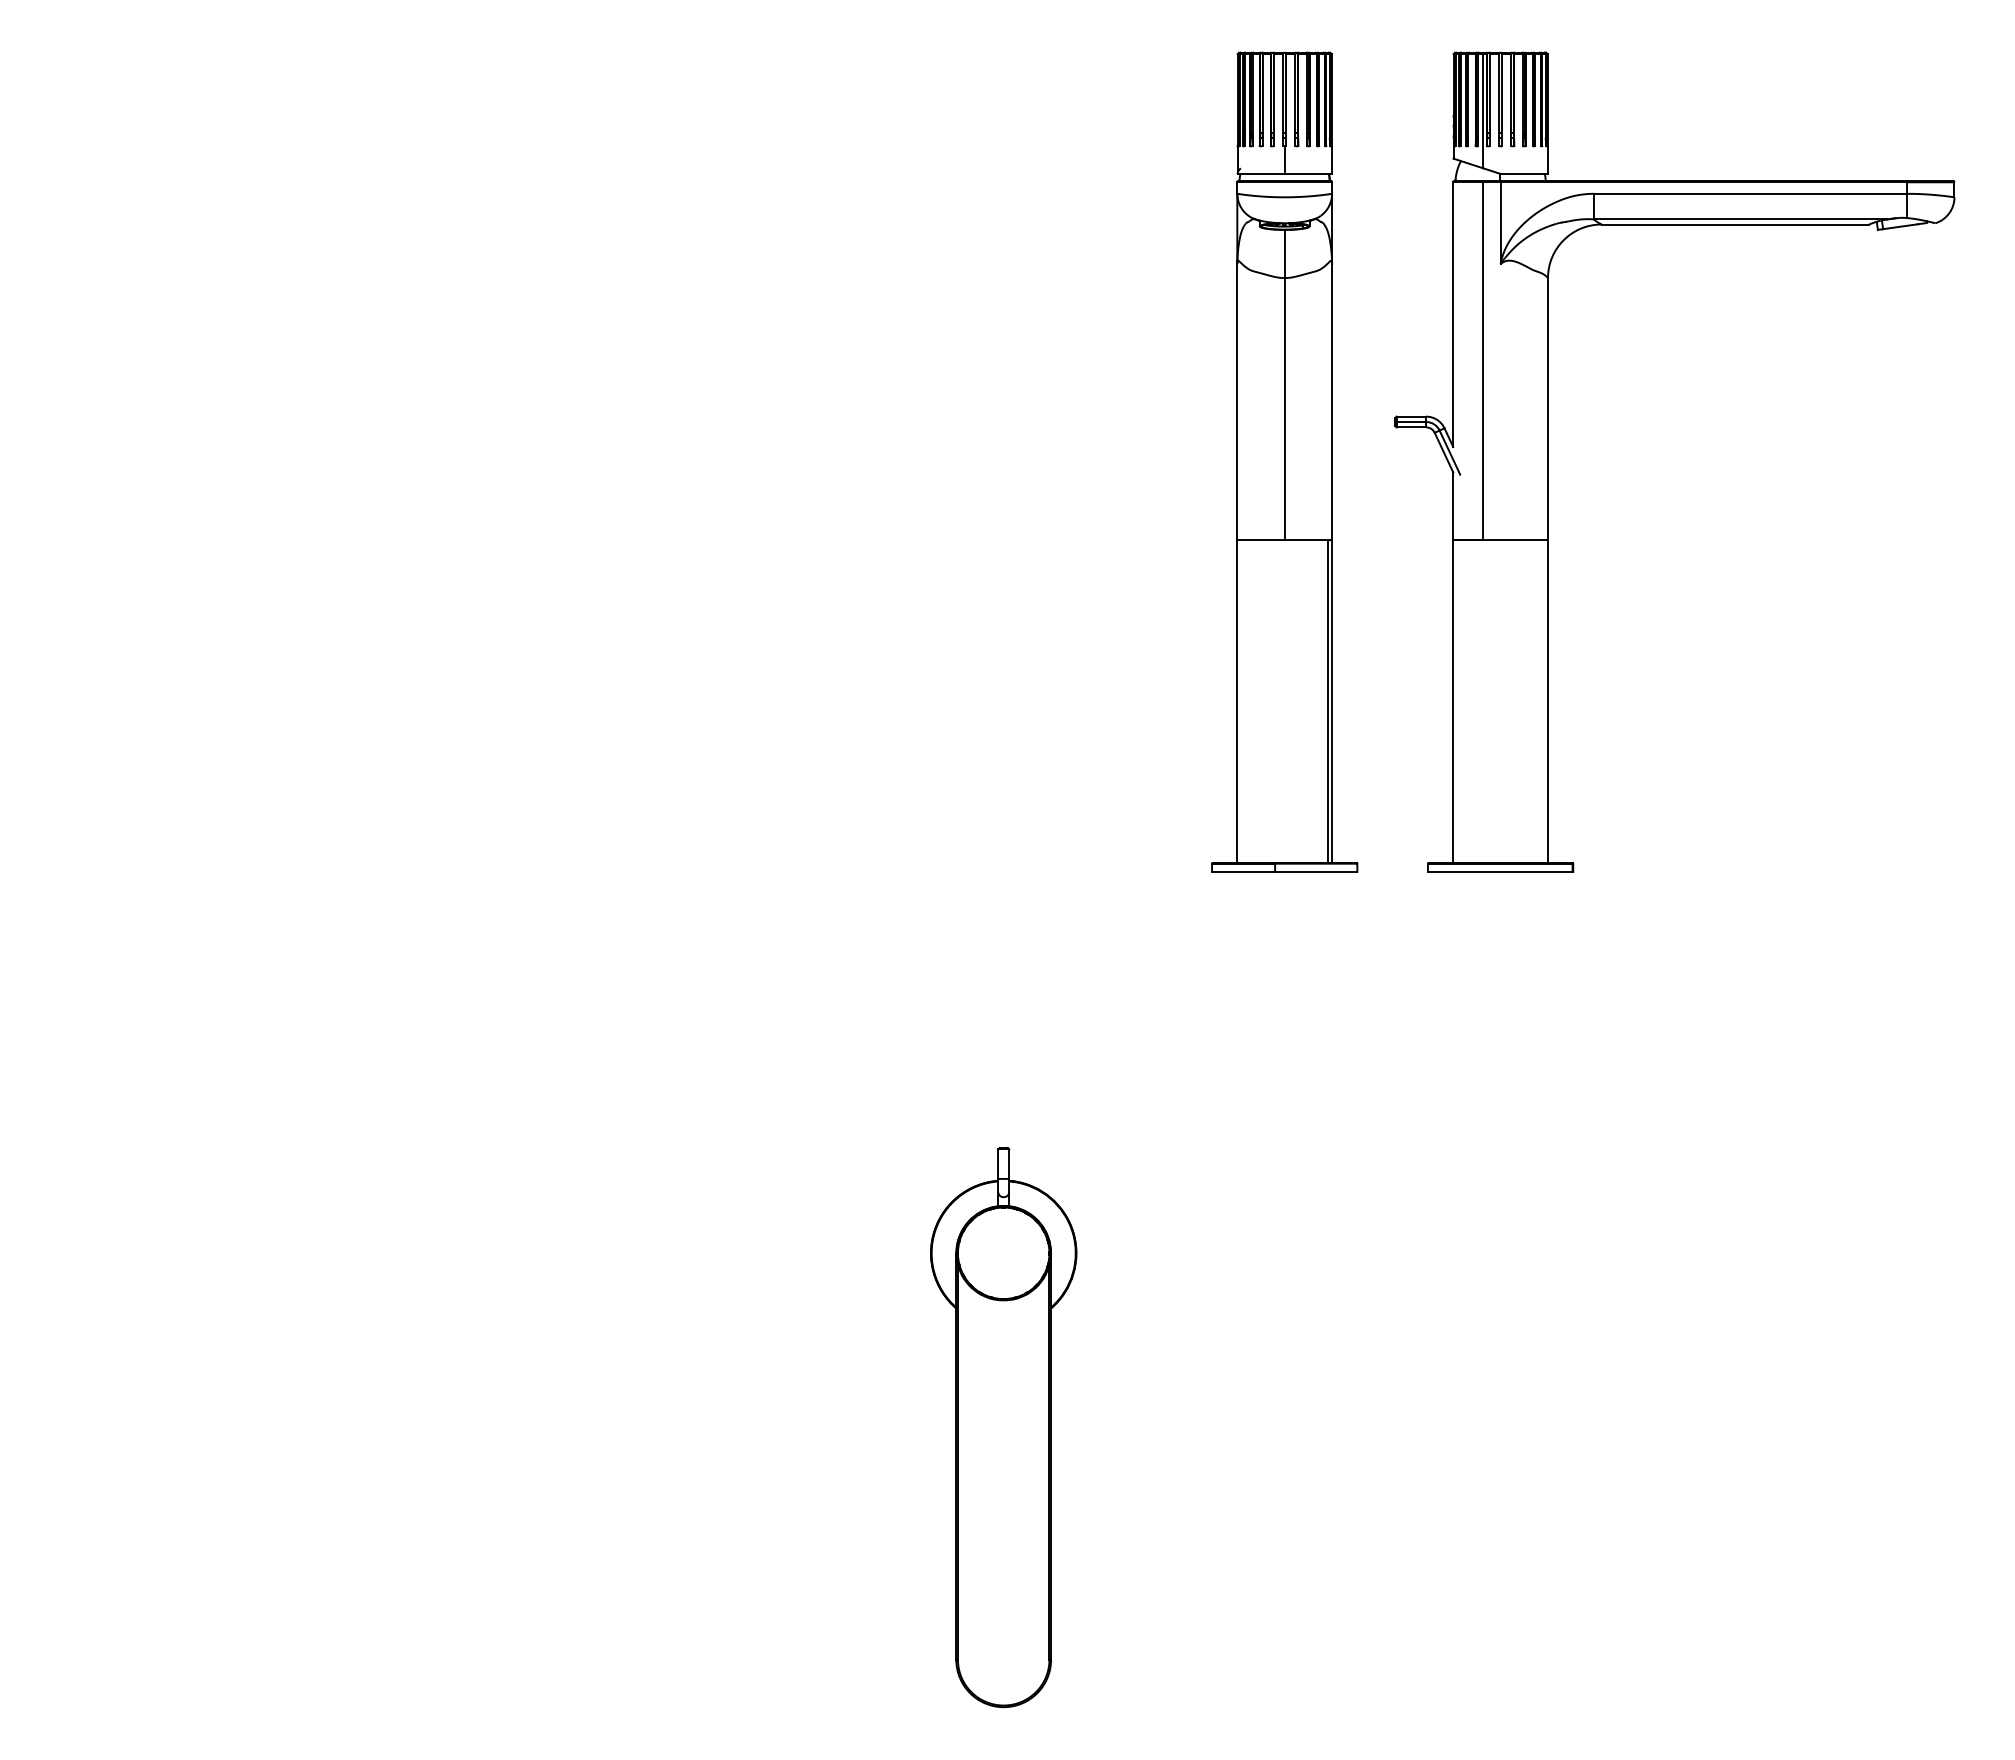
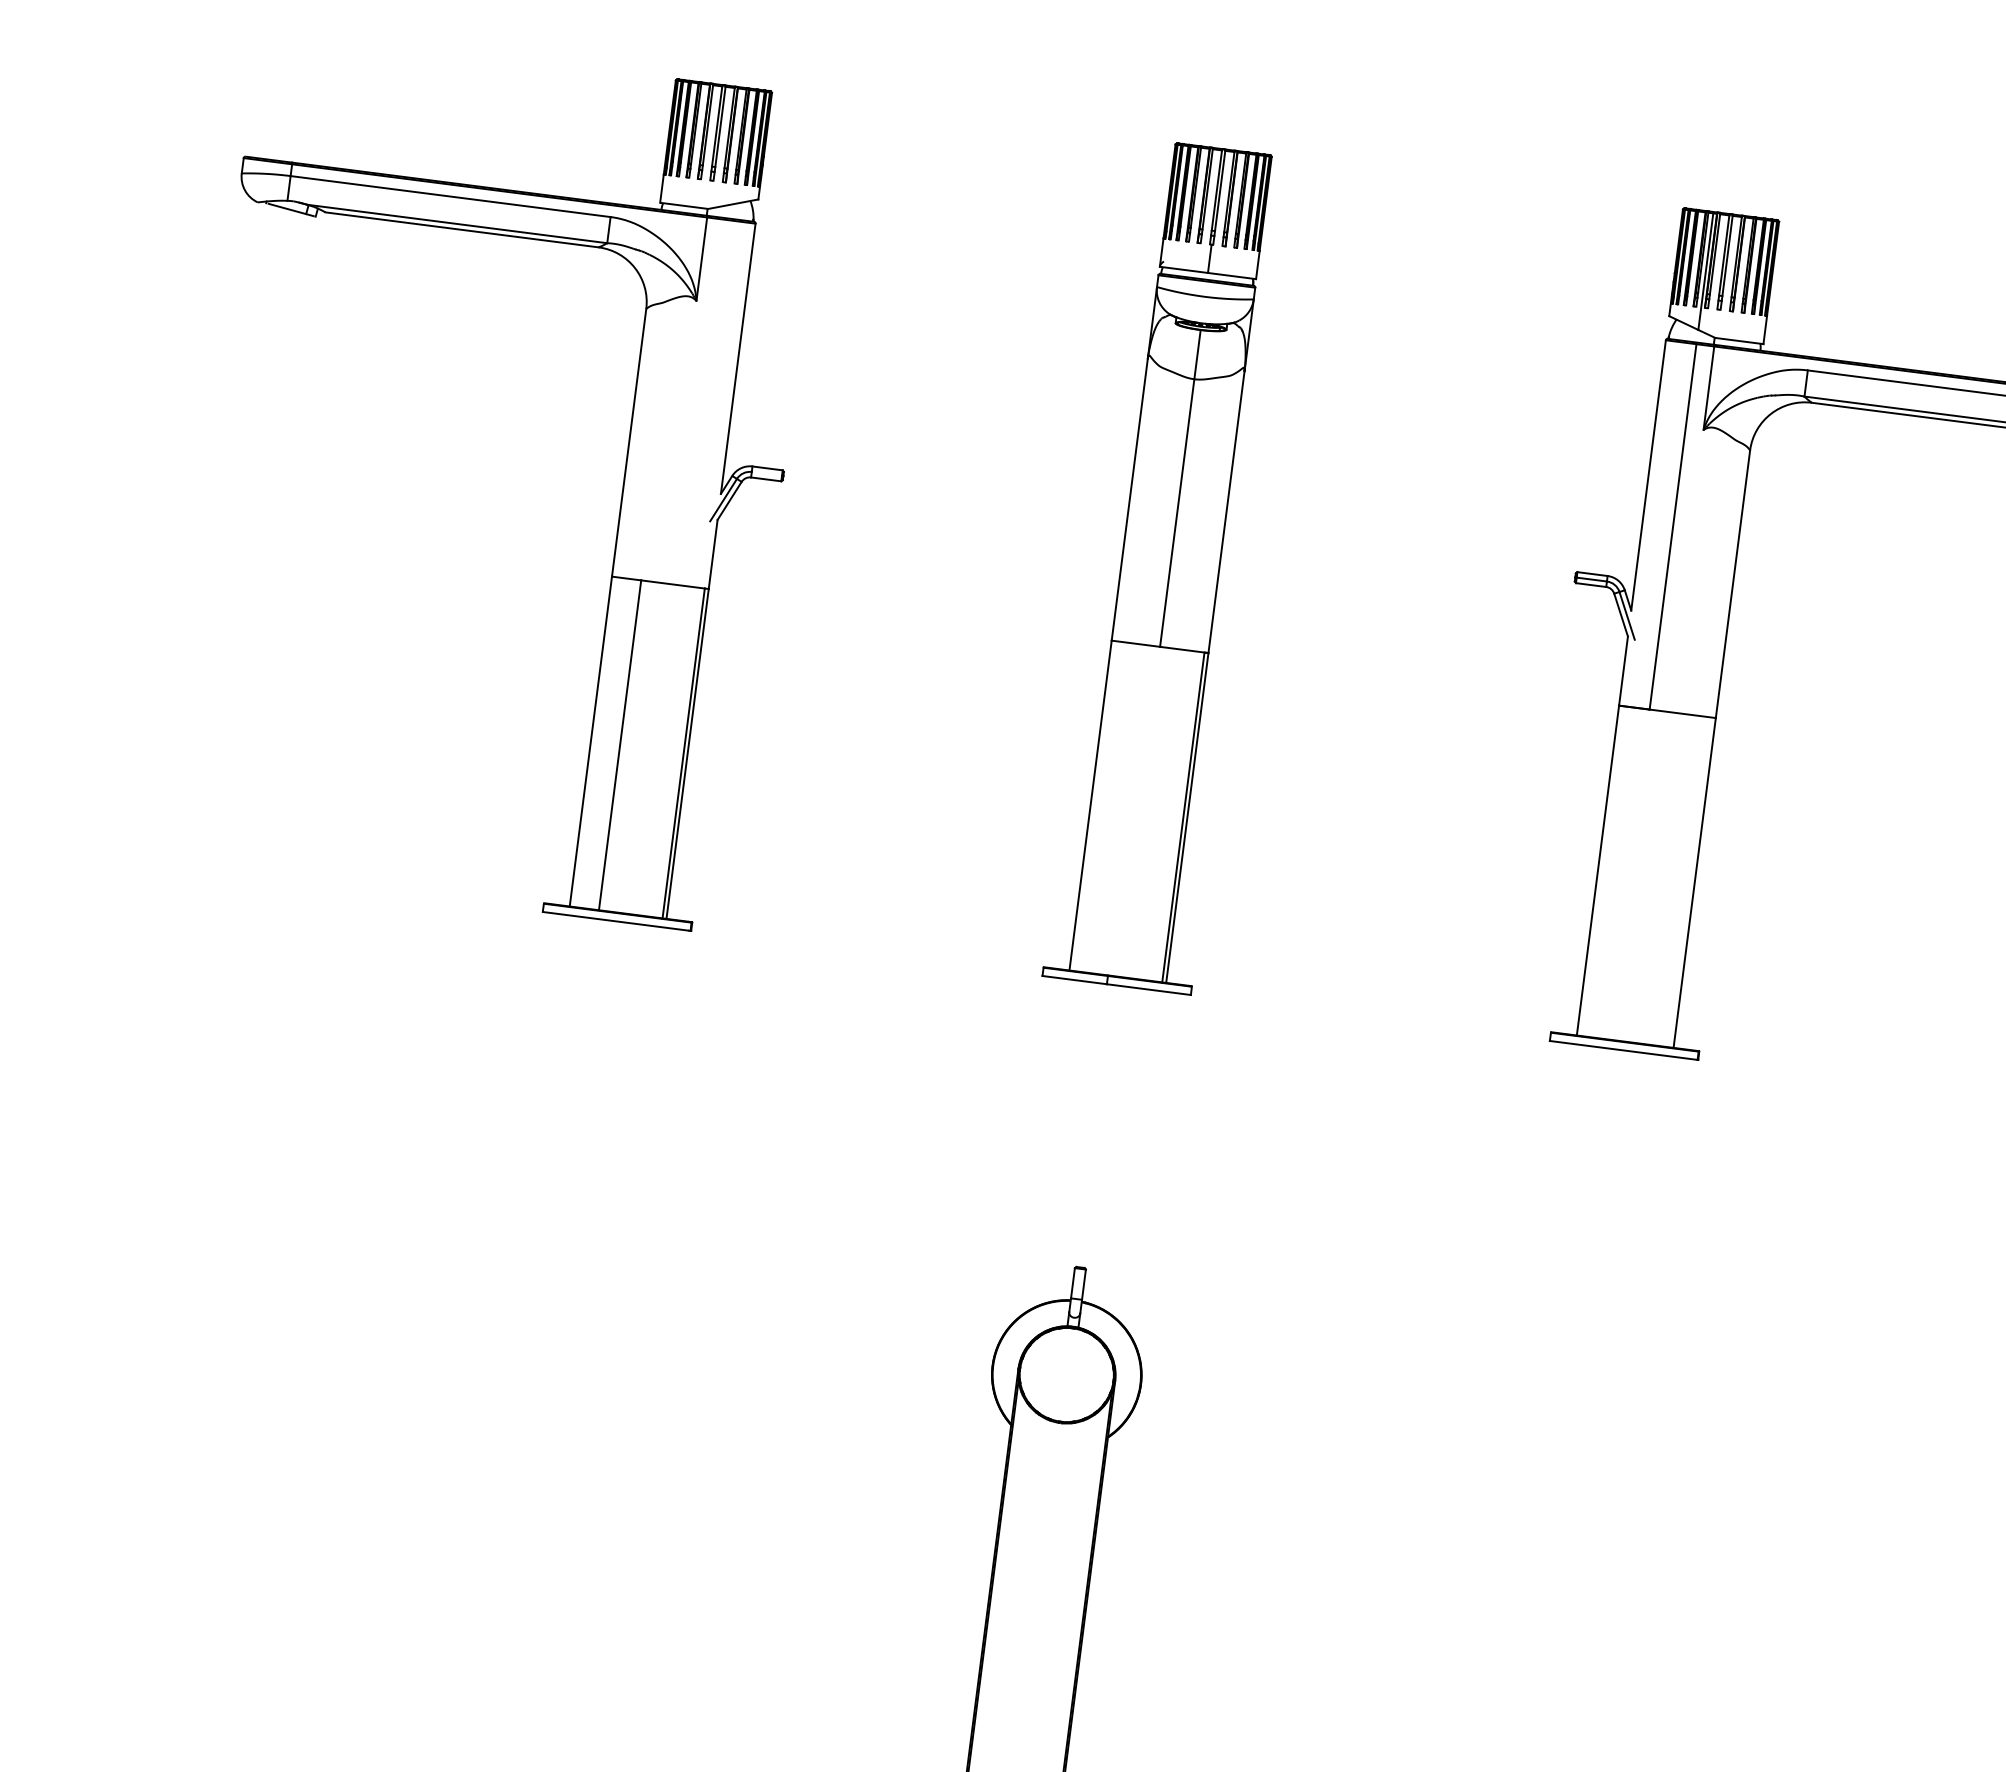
part: (466, 461) -> (621, 496), added
part: (1284, 461) -> (1170, 566), moved

